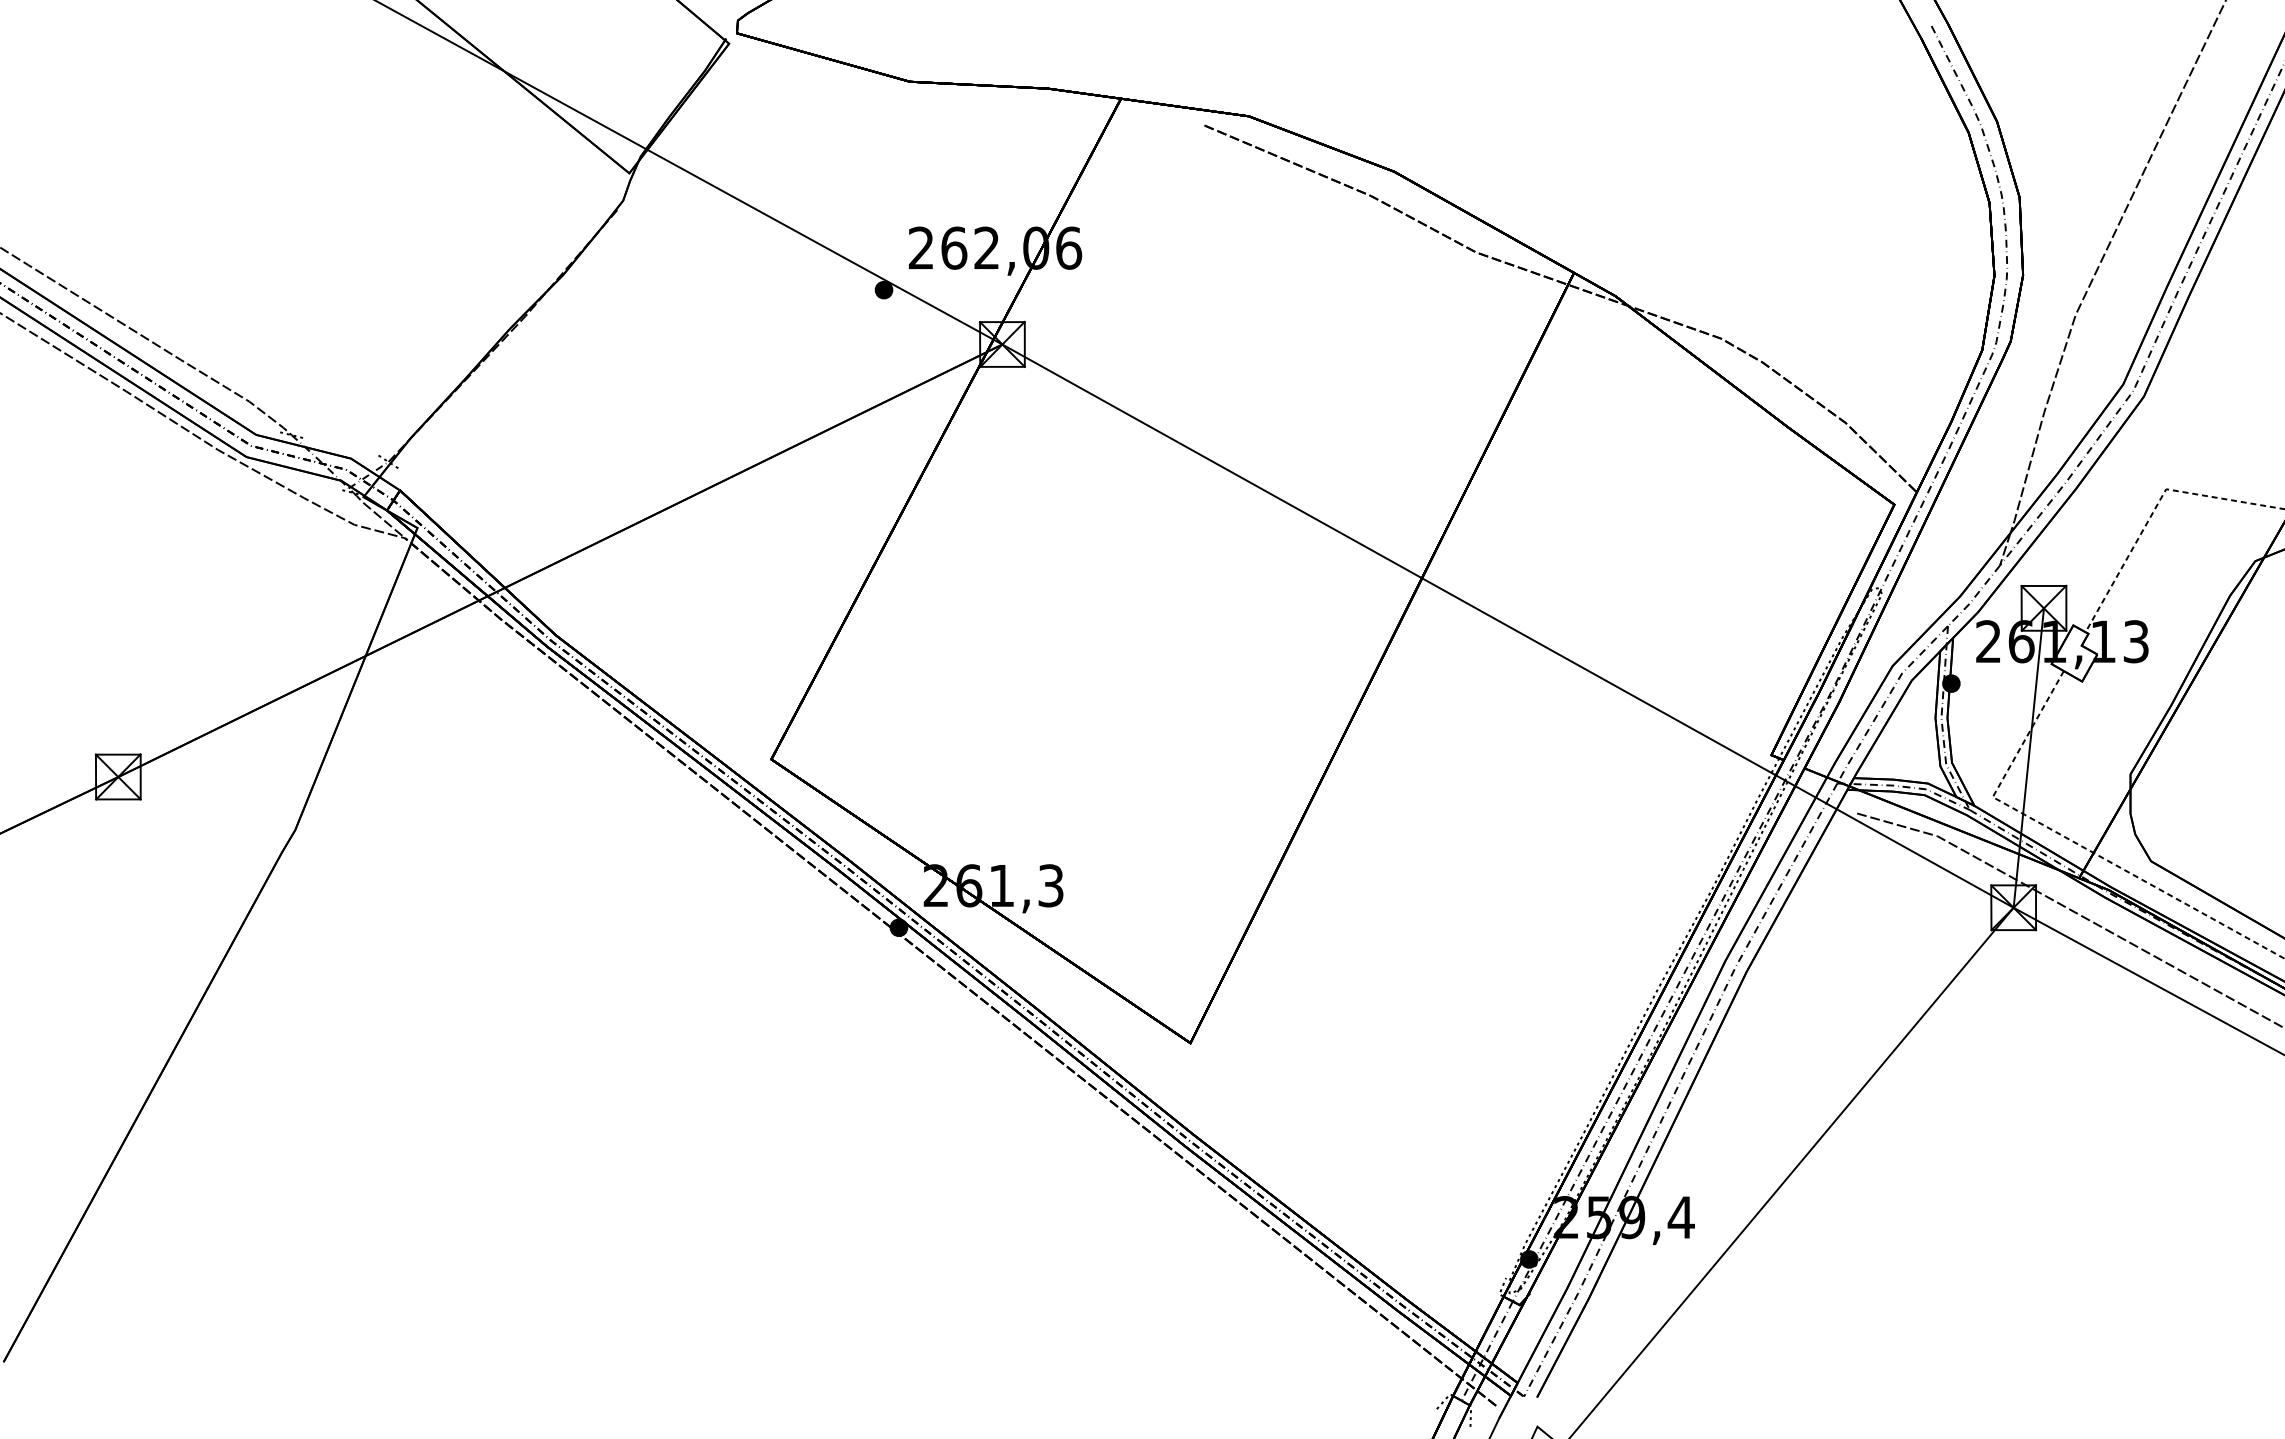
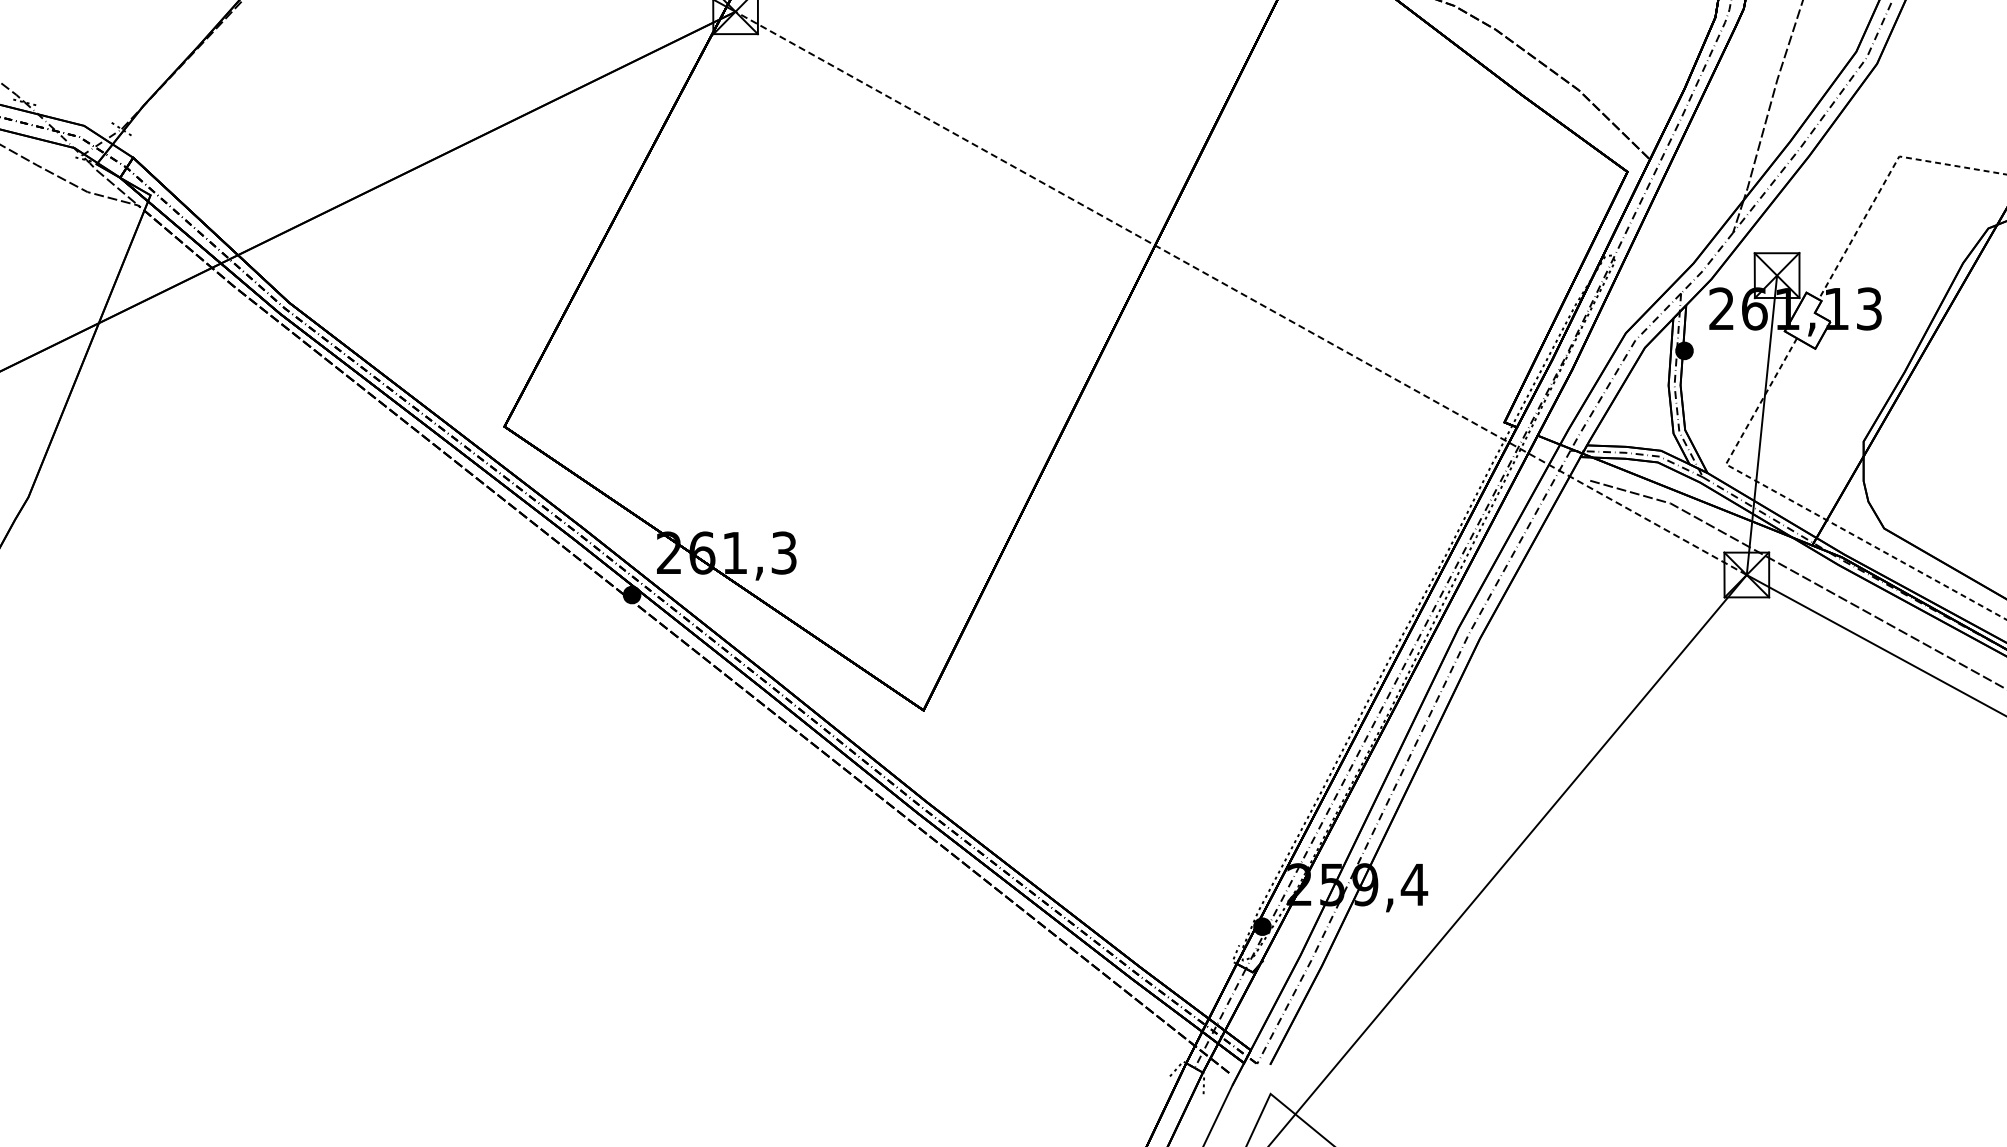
line: (1508, 626) -> (1241, 293), solid -> dashed

